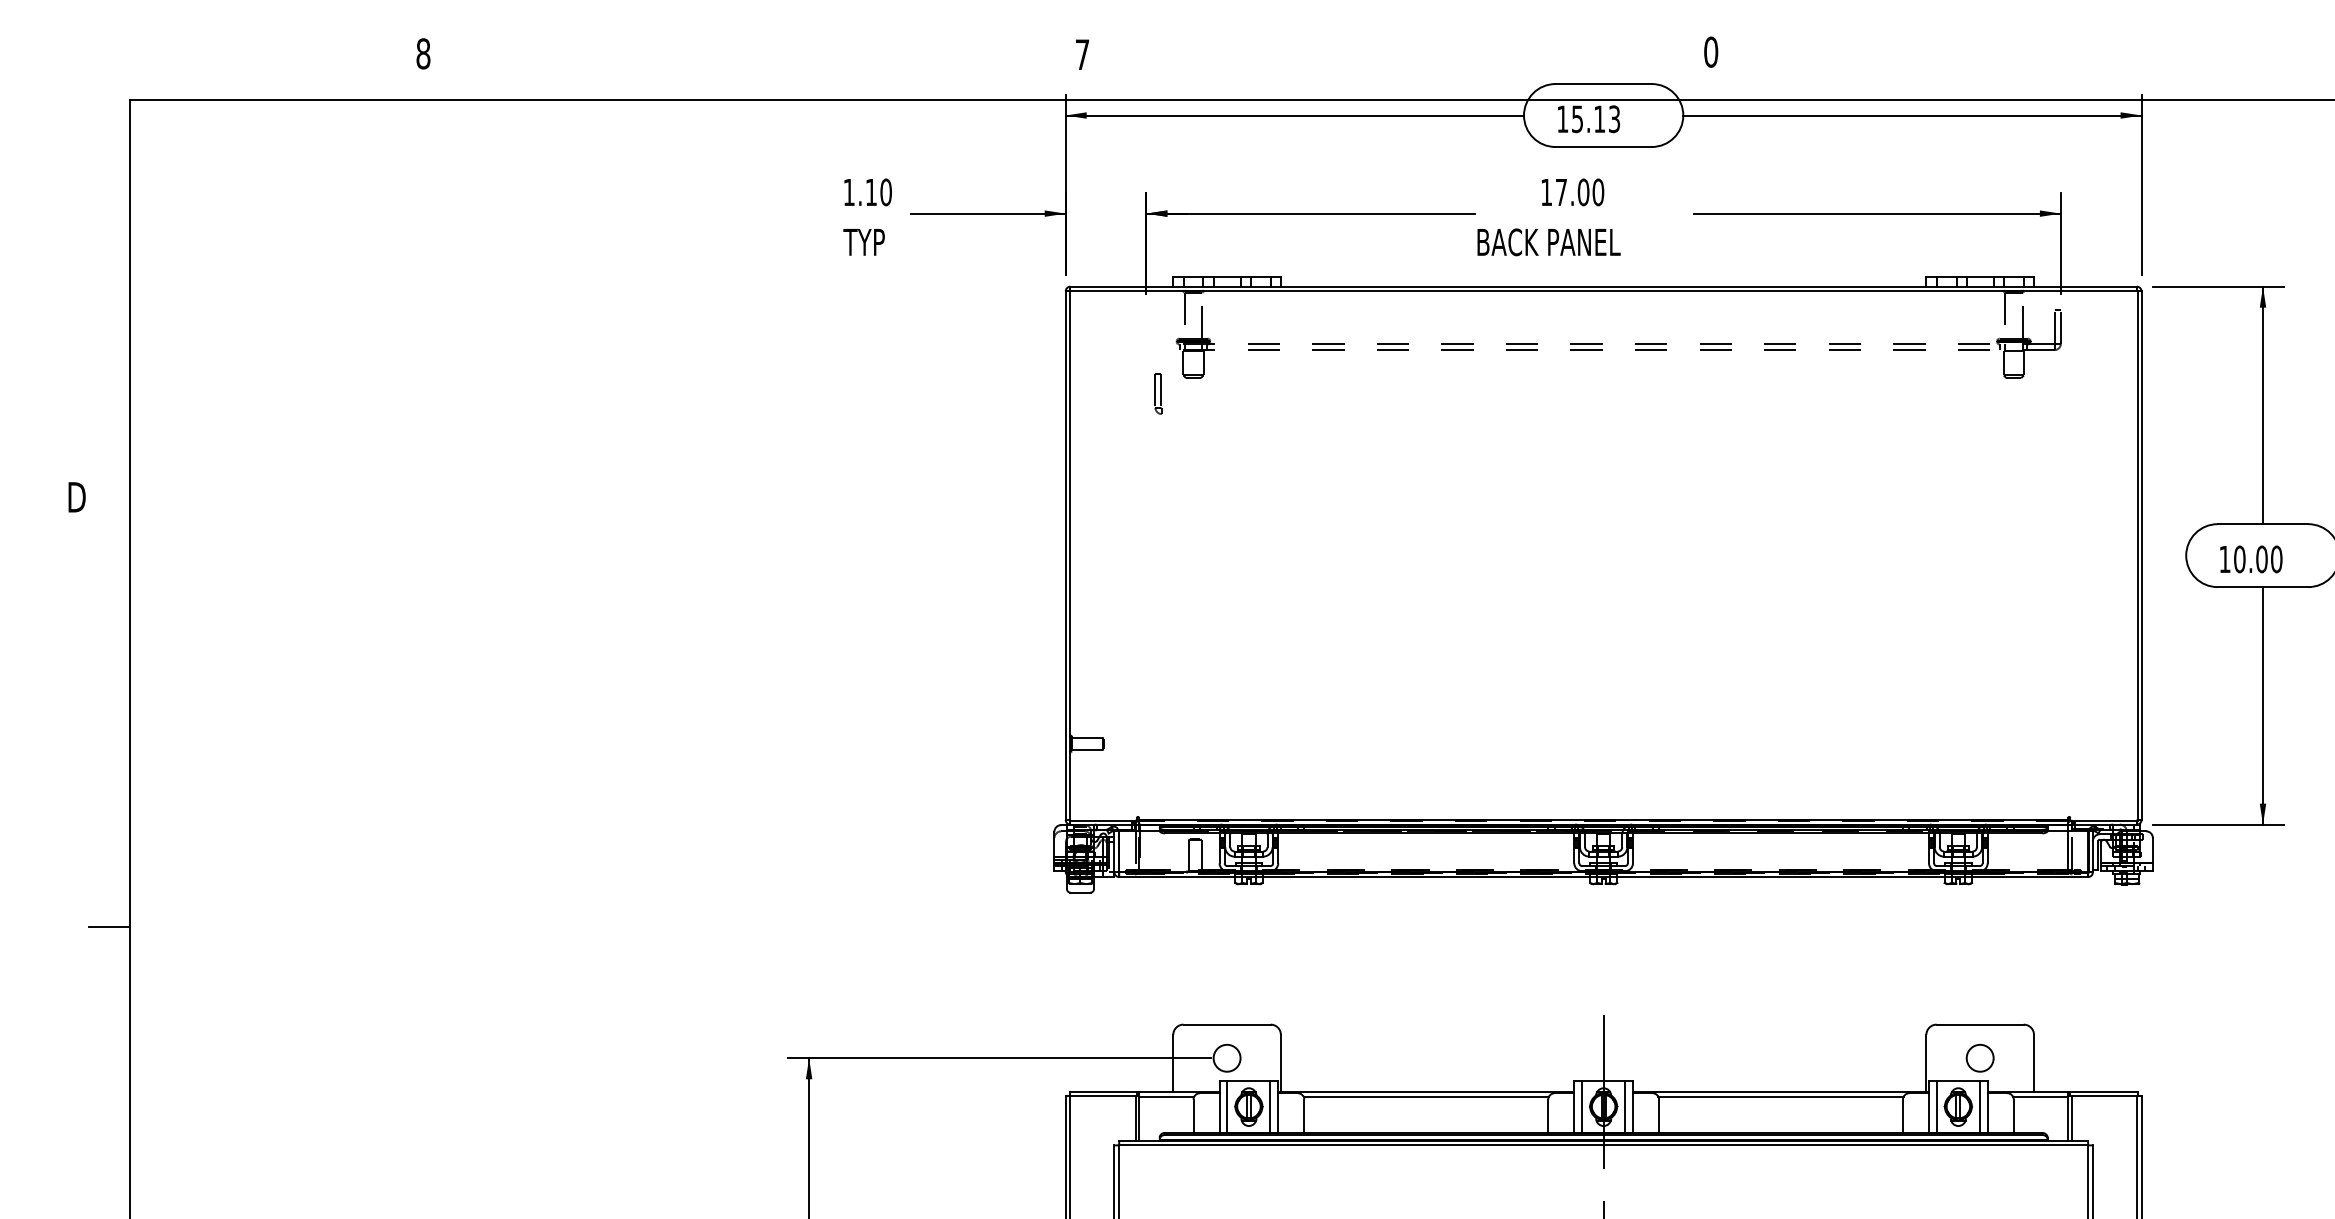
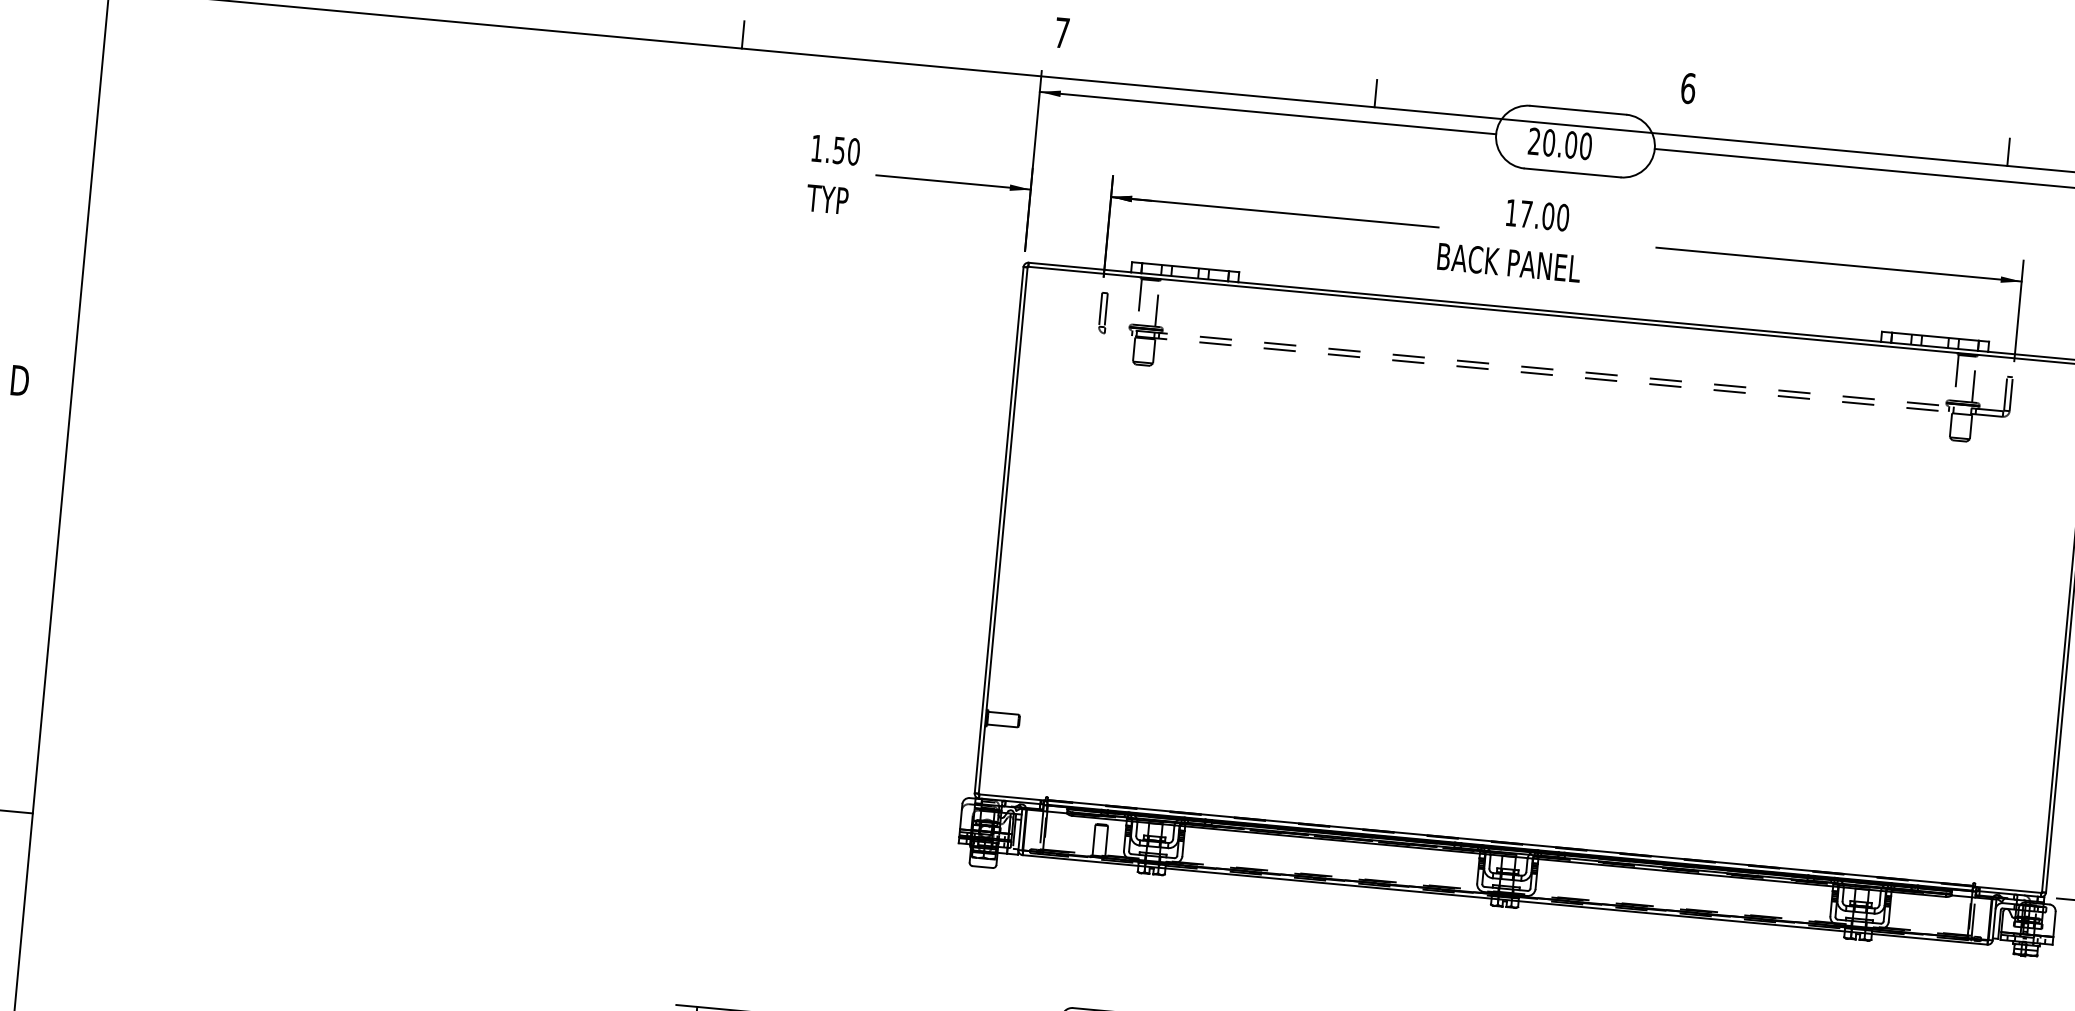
text: (1711, 51) -> (1688, 87), 0 -> 6
line: (765, 85) -> (743, 34), added
line: (1400, 85) -> (1375, 92), added
line: (2035, 85) -> (2008, 151), added
text: (1588, 119) -> (1560, 144), 15.13 -> 20.00
text: (870, 192) -> (838, 150), 1.10 -> 1.50
part: (1158, 393) -> (1103, 312), moved

